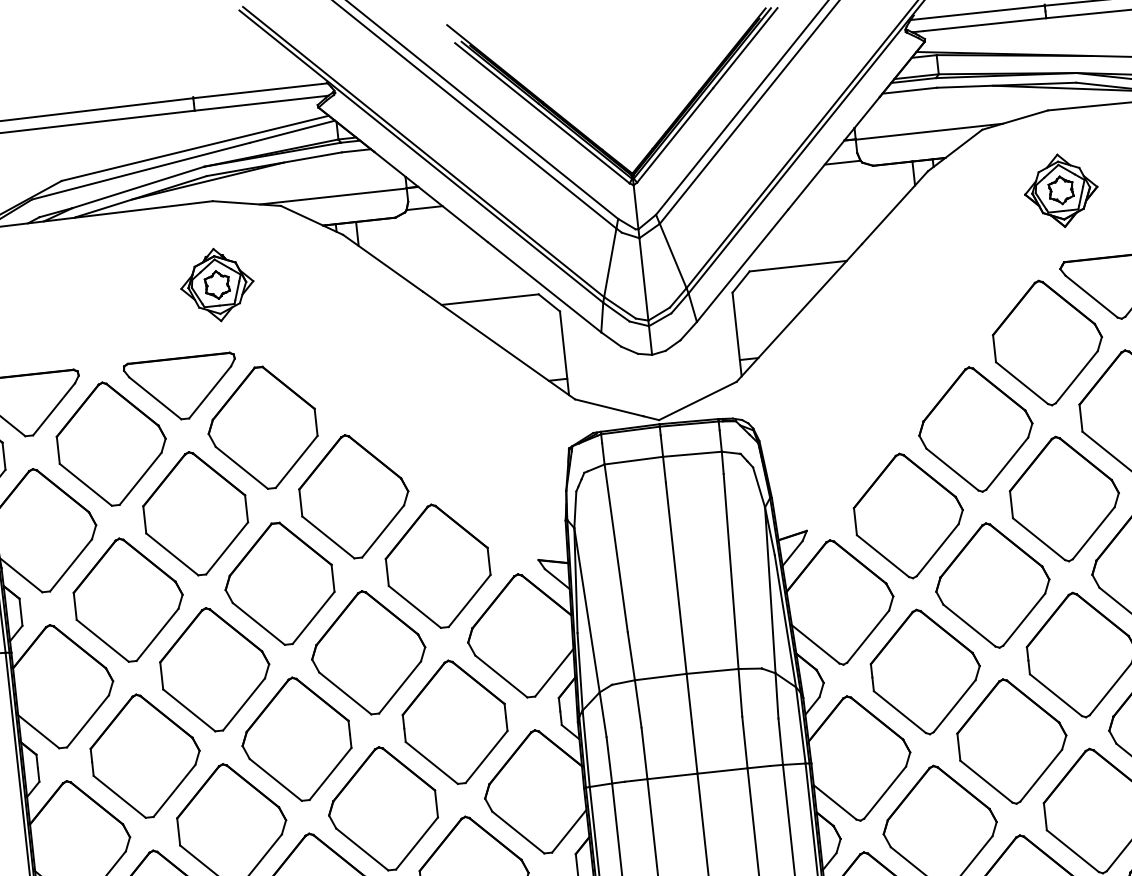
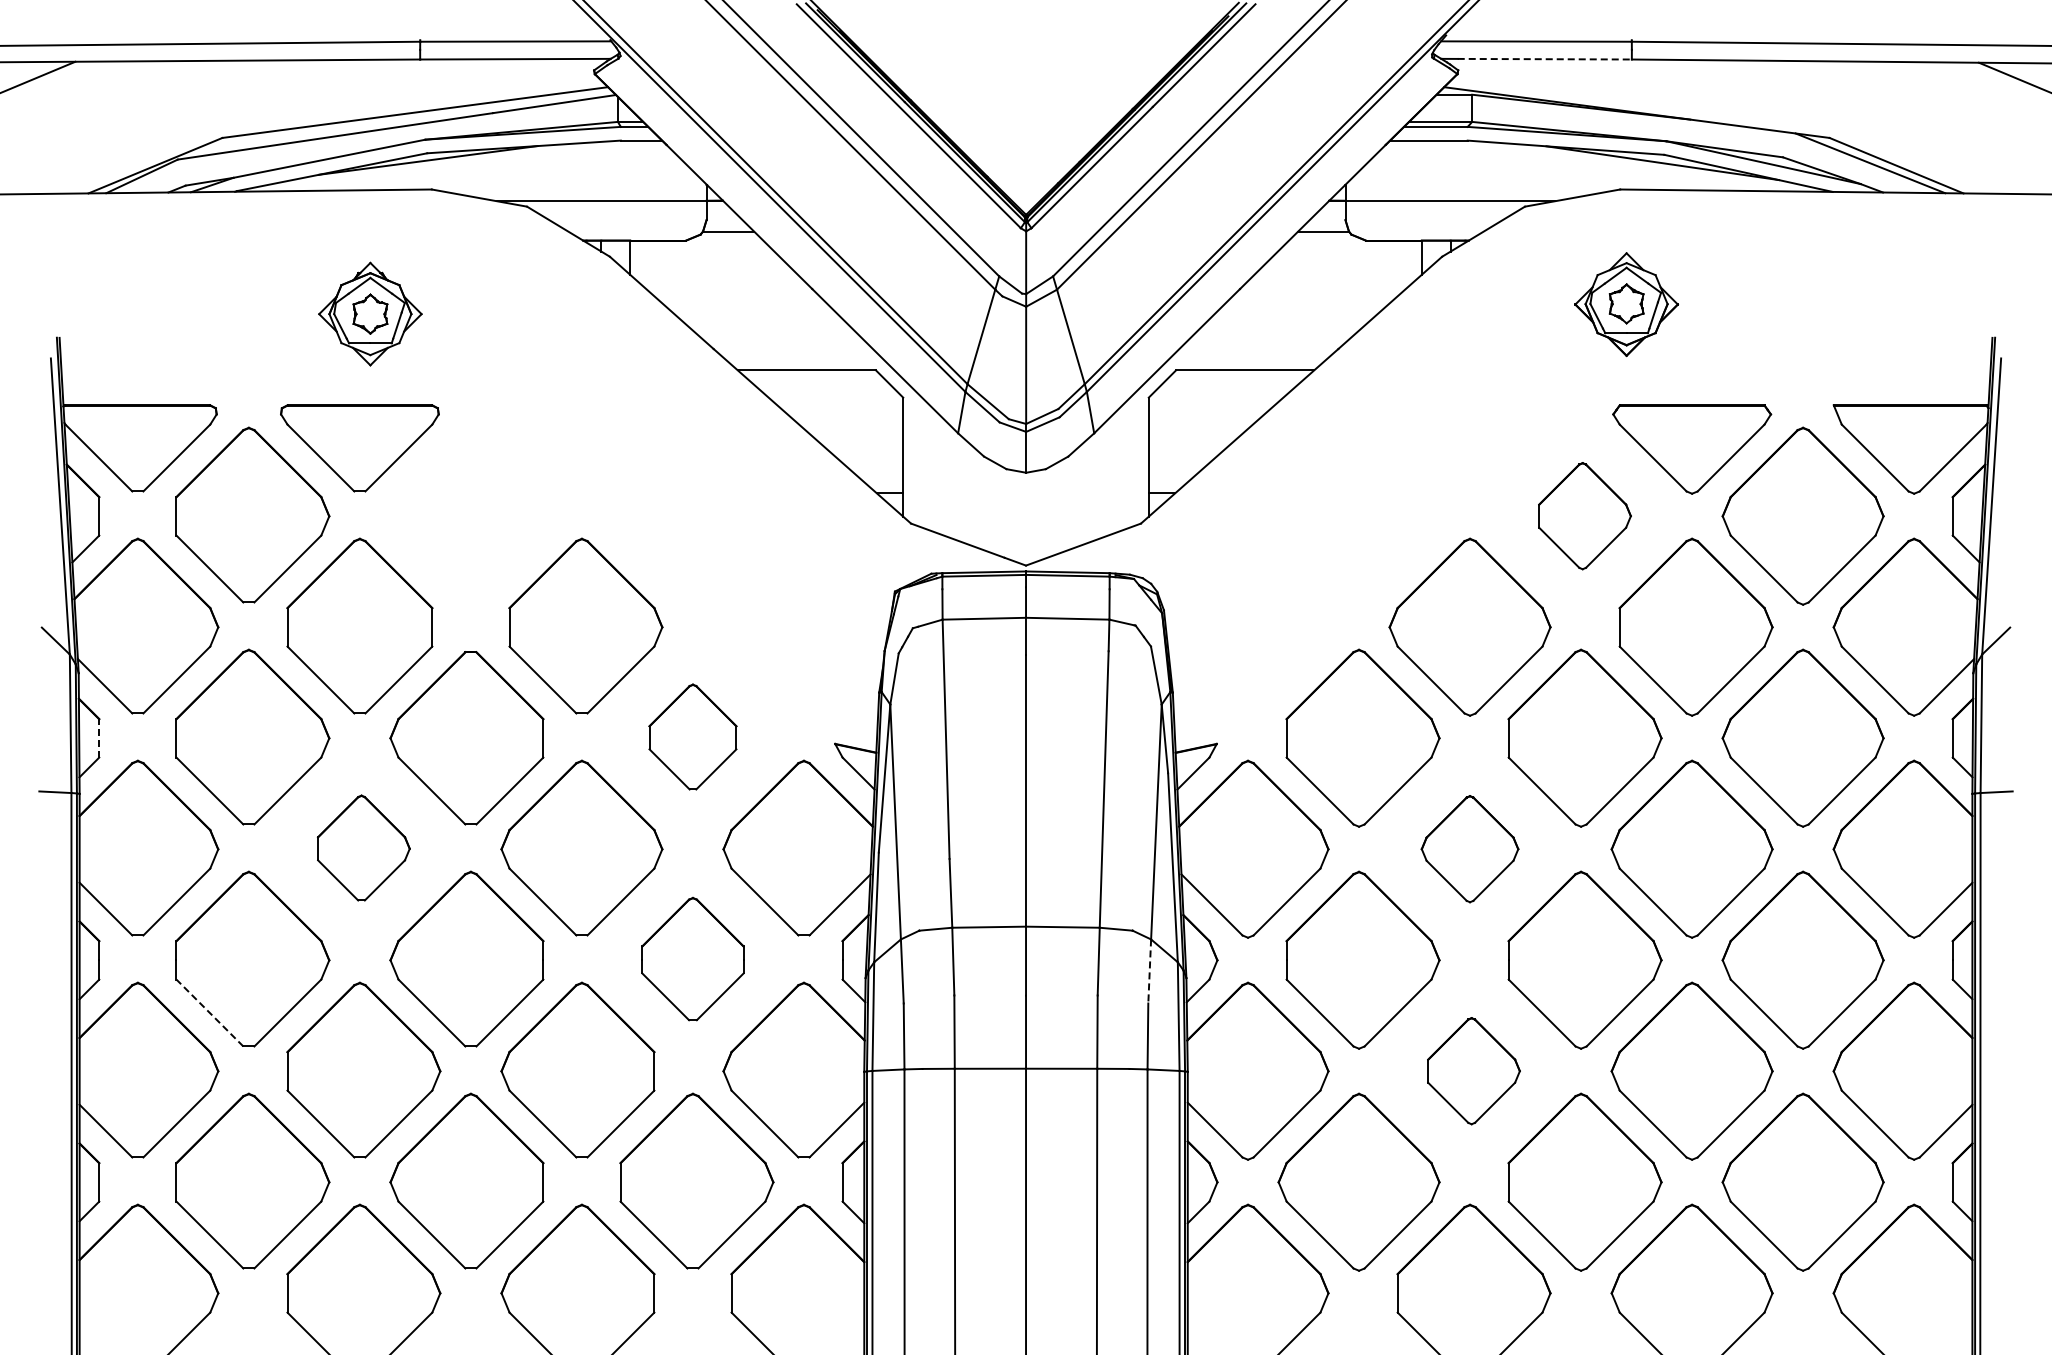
line: (985, 24) -> (1545, 59), solid -> dashed
part: (217, 284) -> (370, 313), moved
part: (1047, 342) -> (1584, 515), size x0.6
part: (262, 428) -> (466, 516), removed
part: (437, 565) -> (692, 736), size x0.6
part: (992, 585) -> (1469, 848), size x0.6
line: (21, 611) -> (99, 737), solid -> dashed
part: (215, 668) -> (363, 847), size x0.6
line: (776, 695) -> (1149, 971), solid -> dashed
part: (454, 721) -> (692, 958), size x0.7
part: (1012, 740) -> (1473, 1070), size x0.6
line: (119, 796) -> (209, 1012), solid -> dashed

